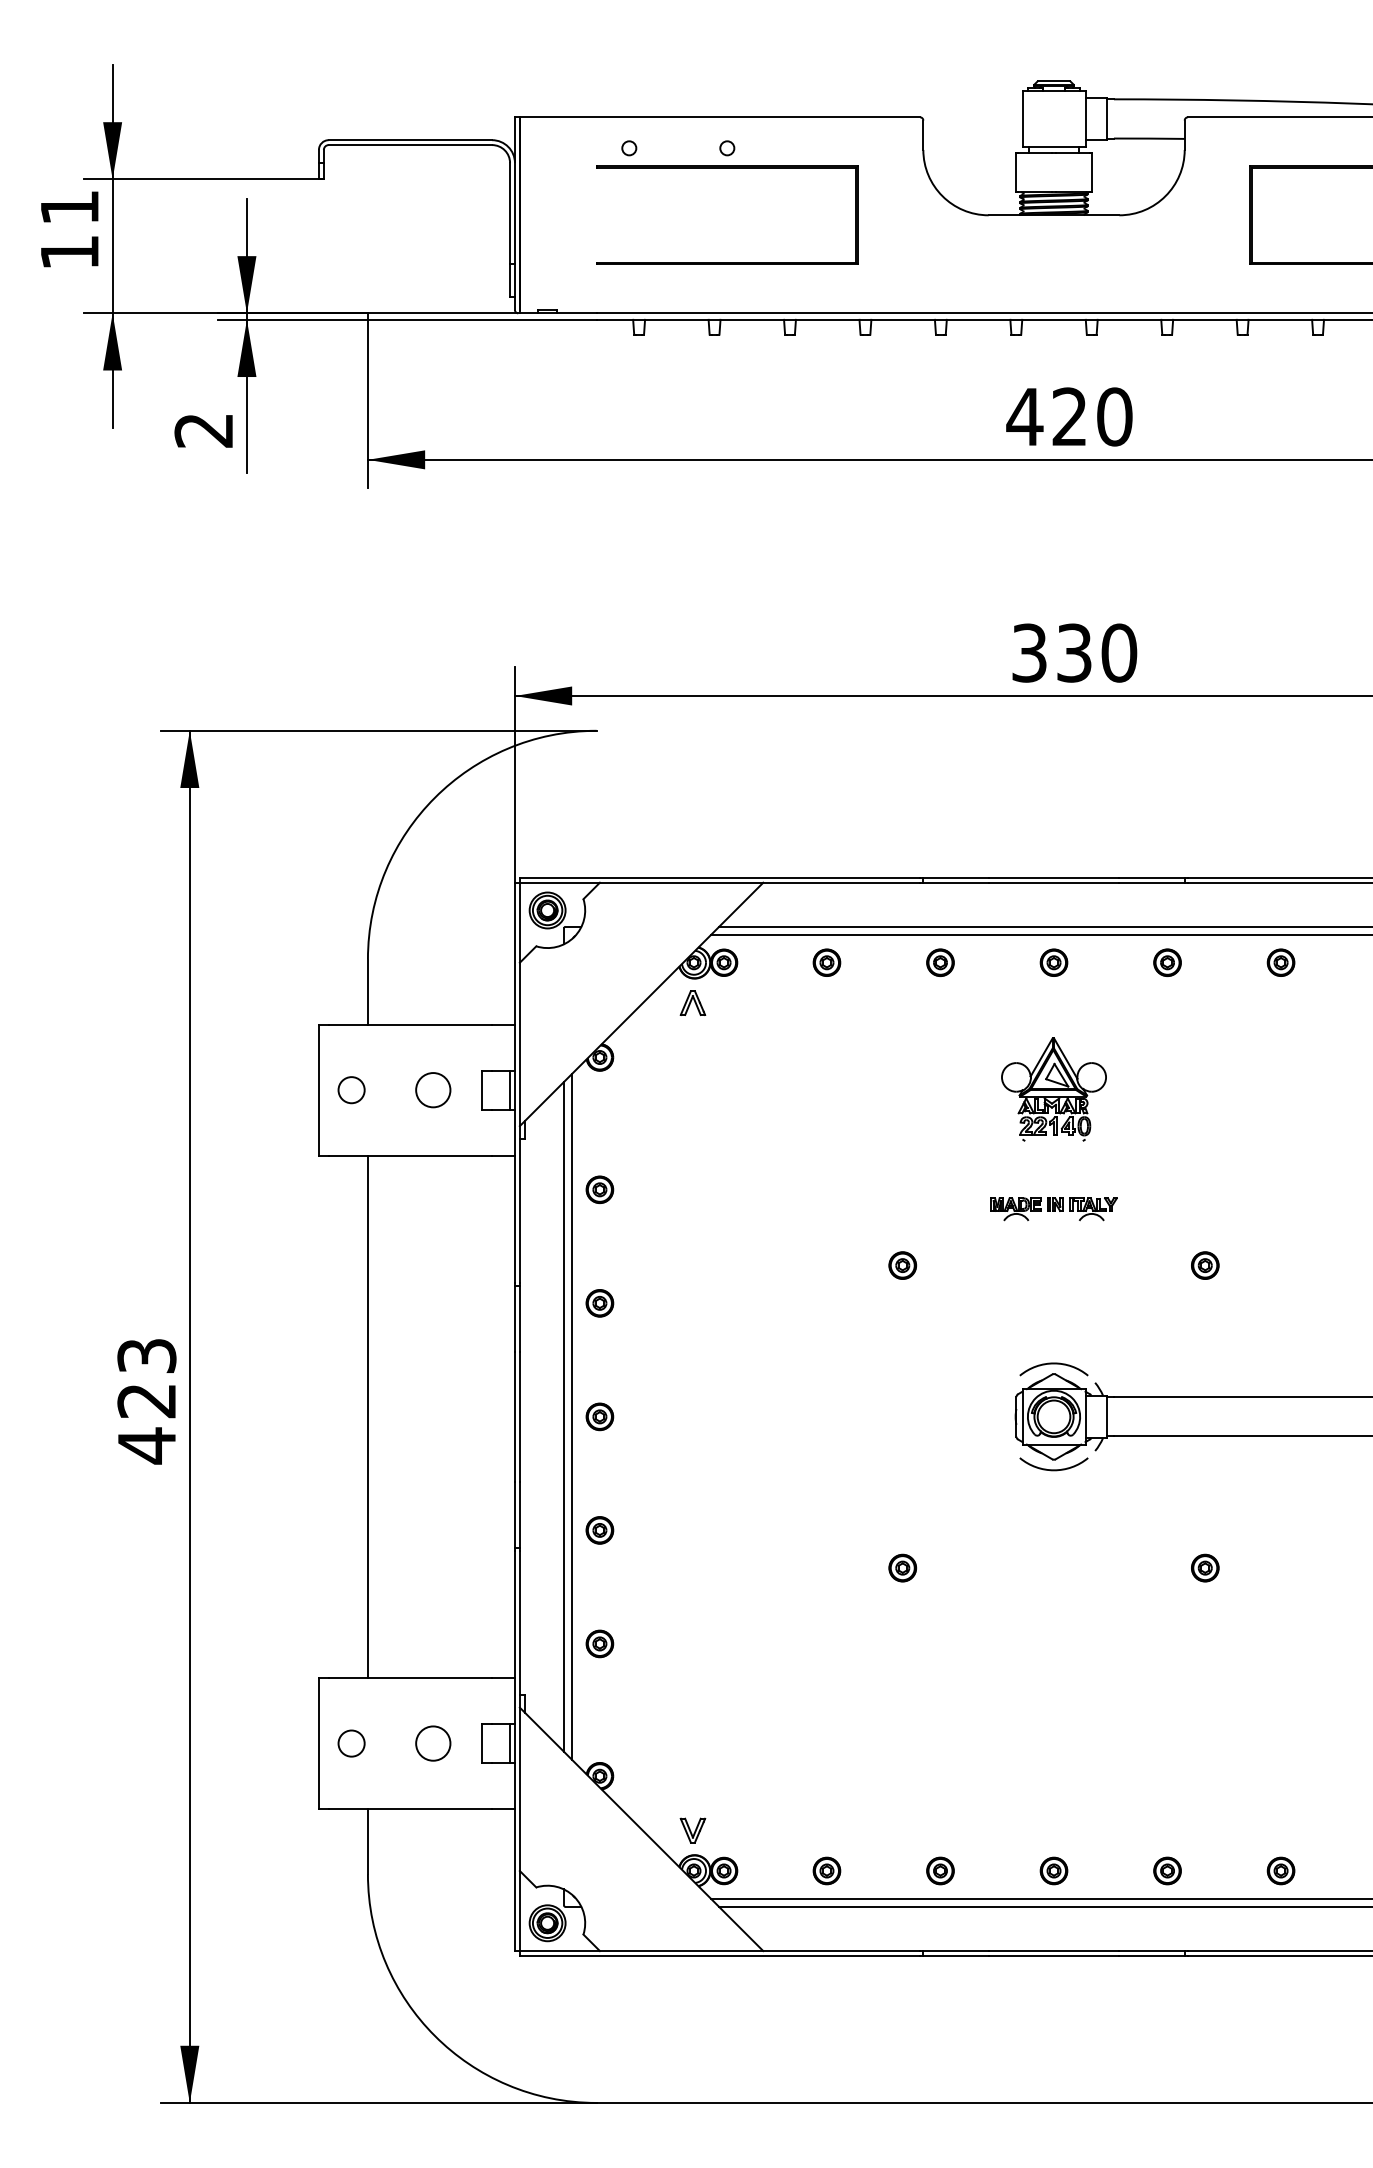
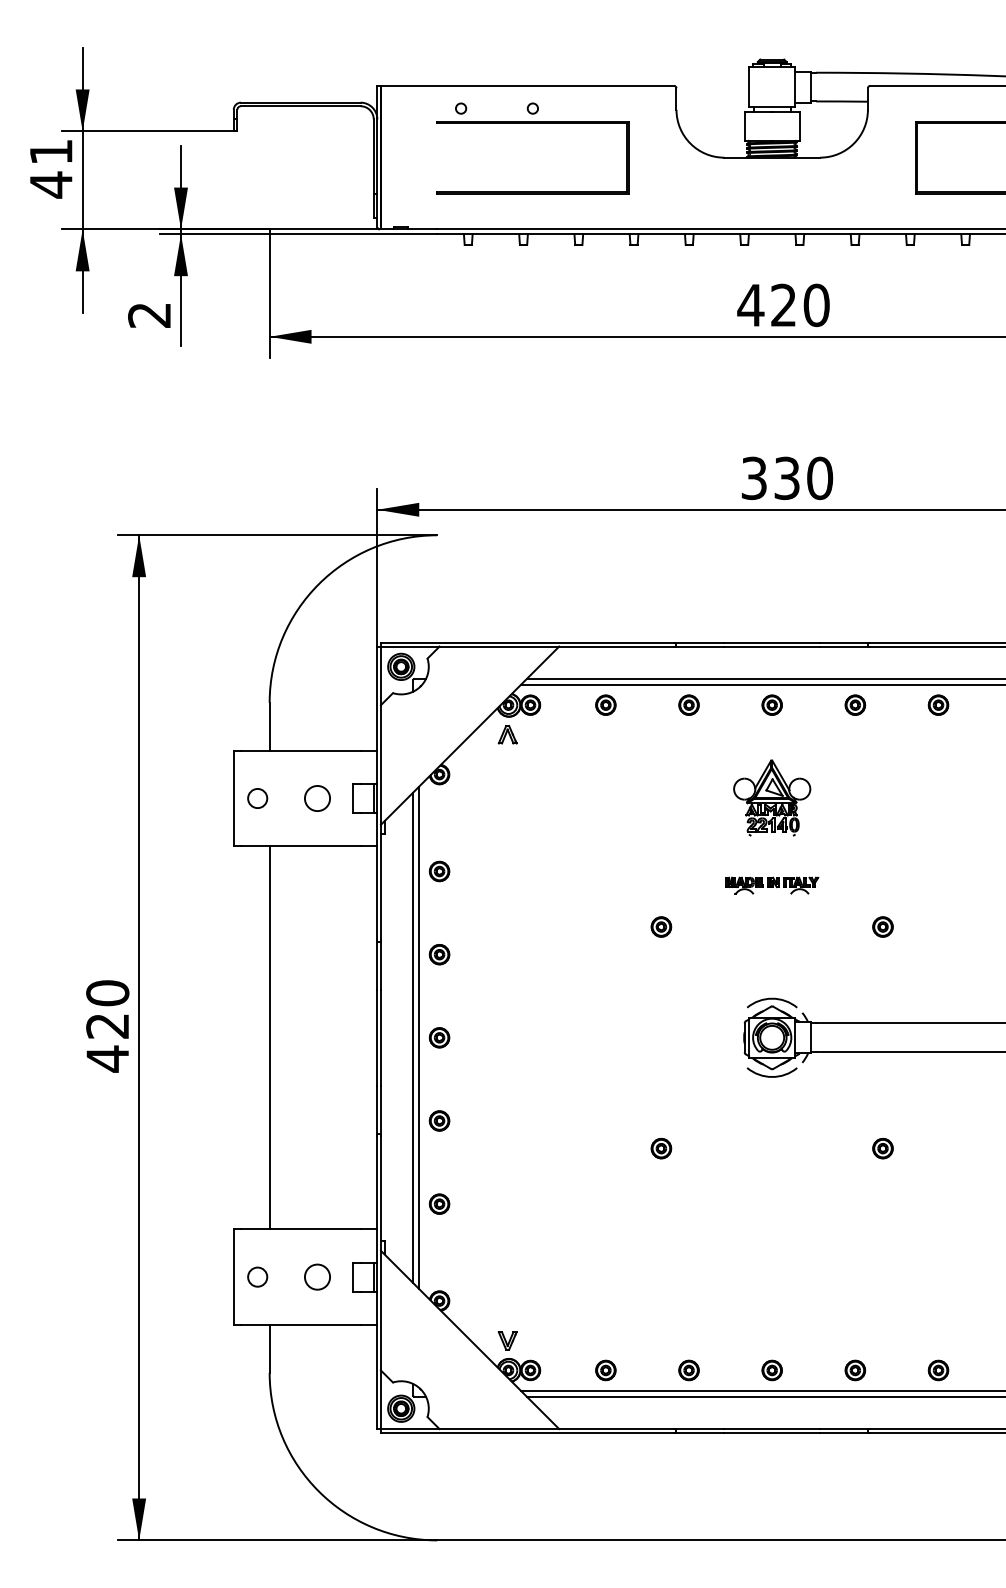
text: (69, 252) -> (51, 184), 11 -> 41
text: (146, 1355) -> (107, 992), 423 -> 420

